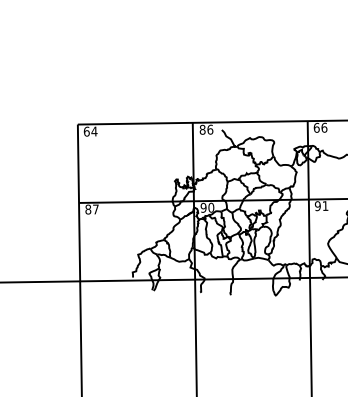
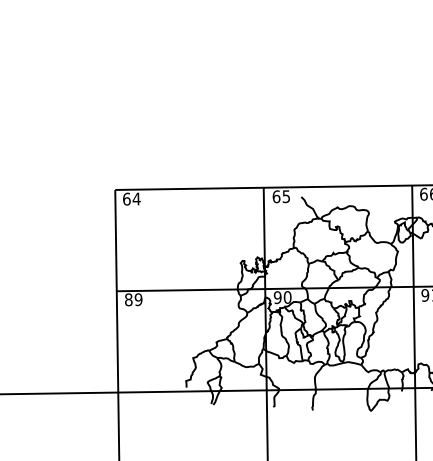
text: (206, 129) -> (281, 196), 86 -> 65
text: (95, 209) -> (138, 299), 87 -> 89

